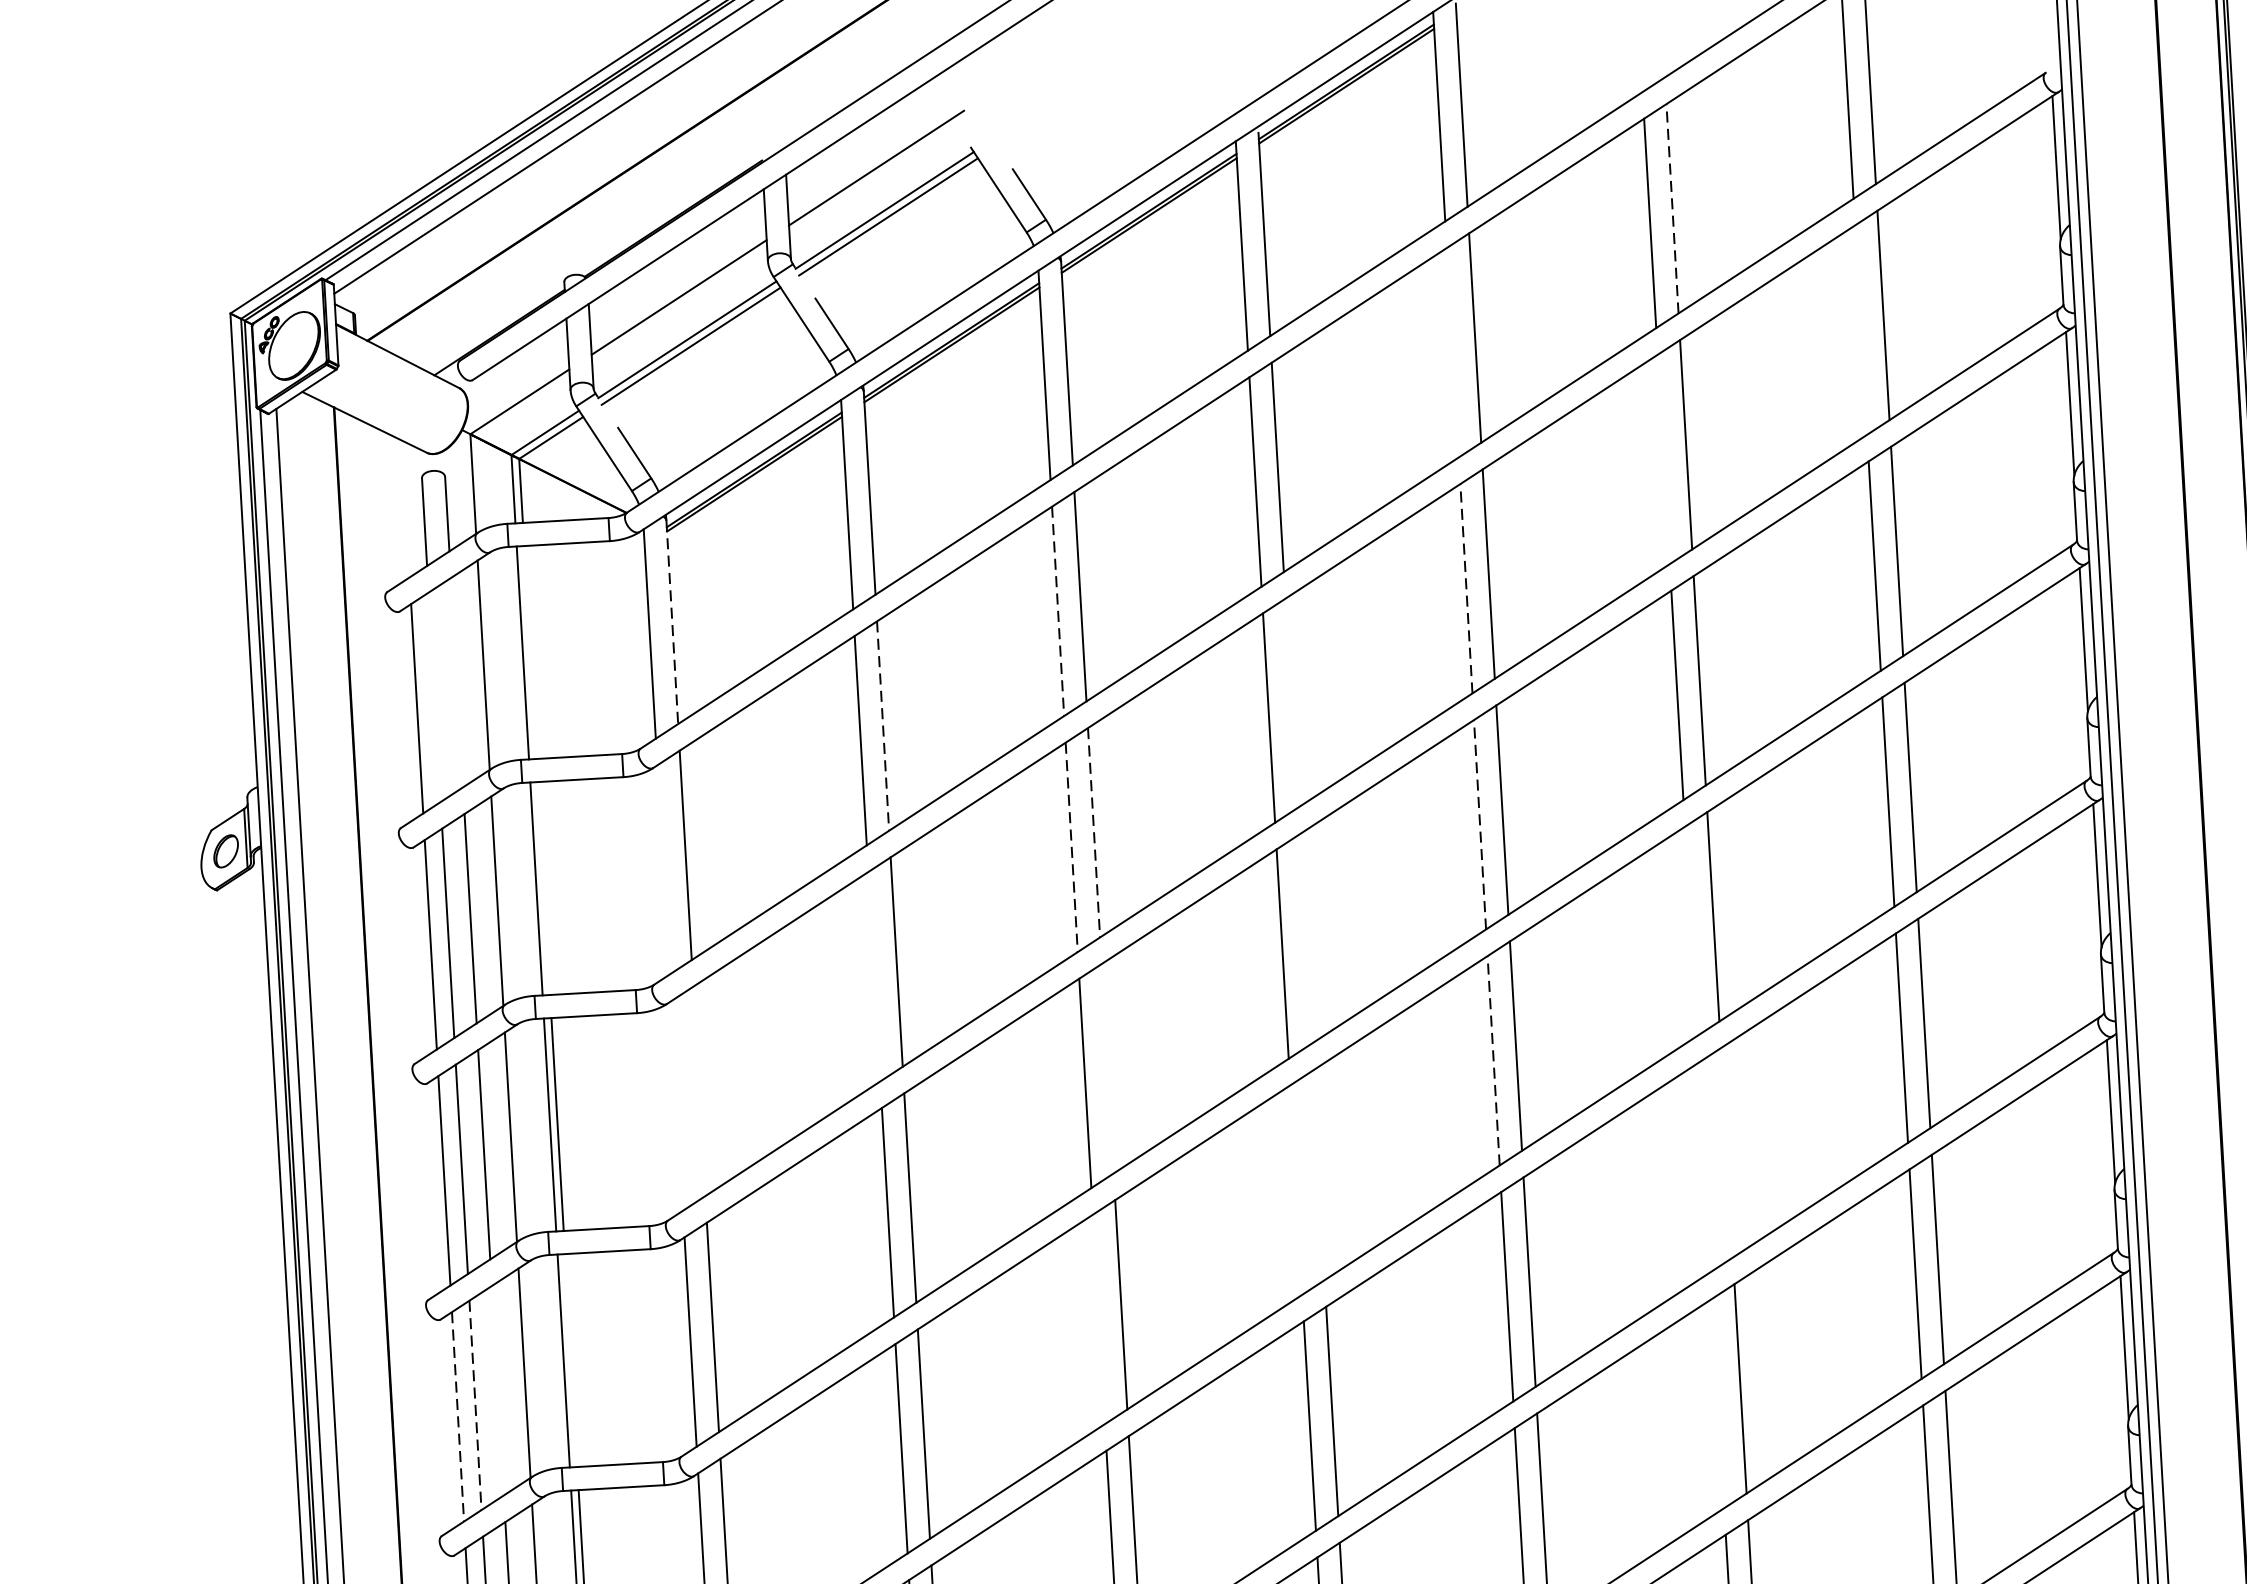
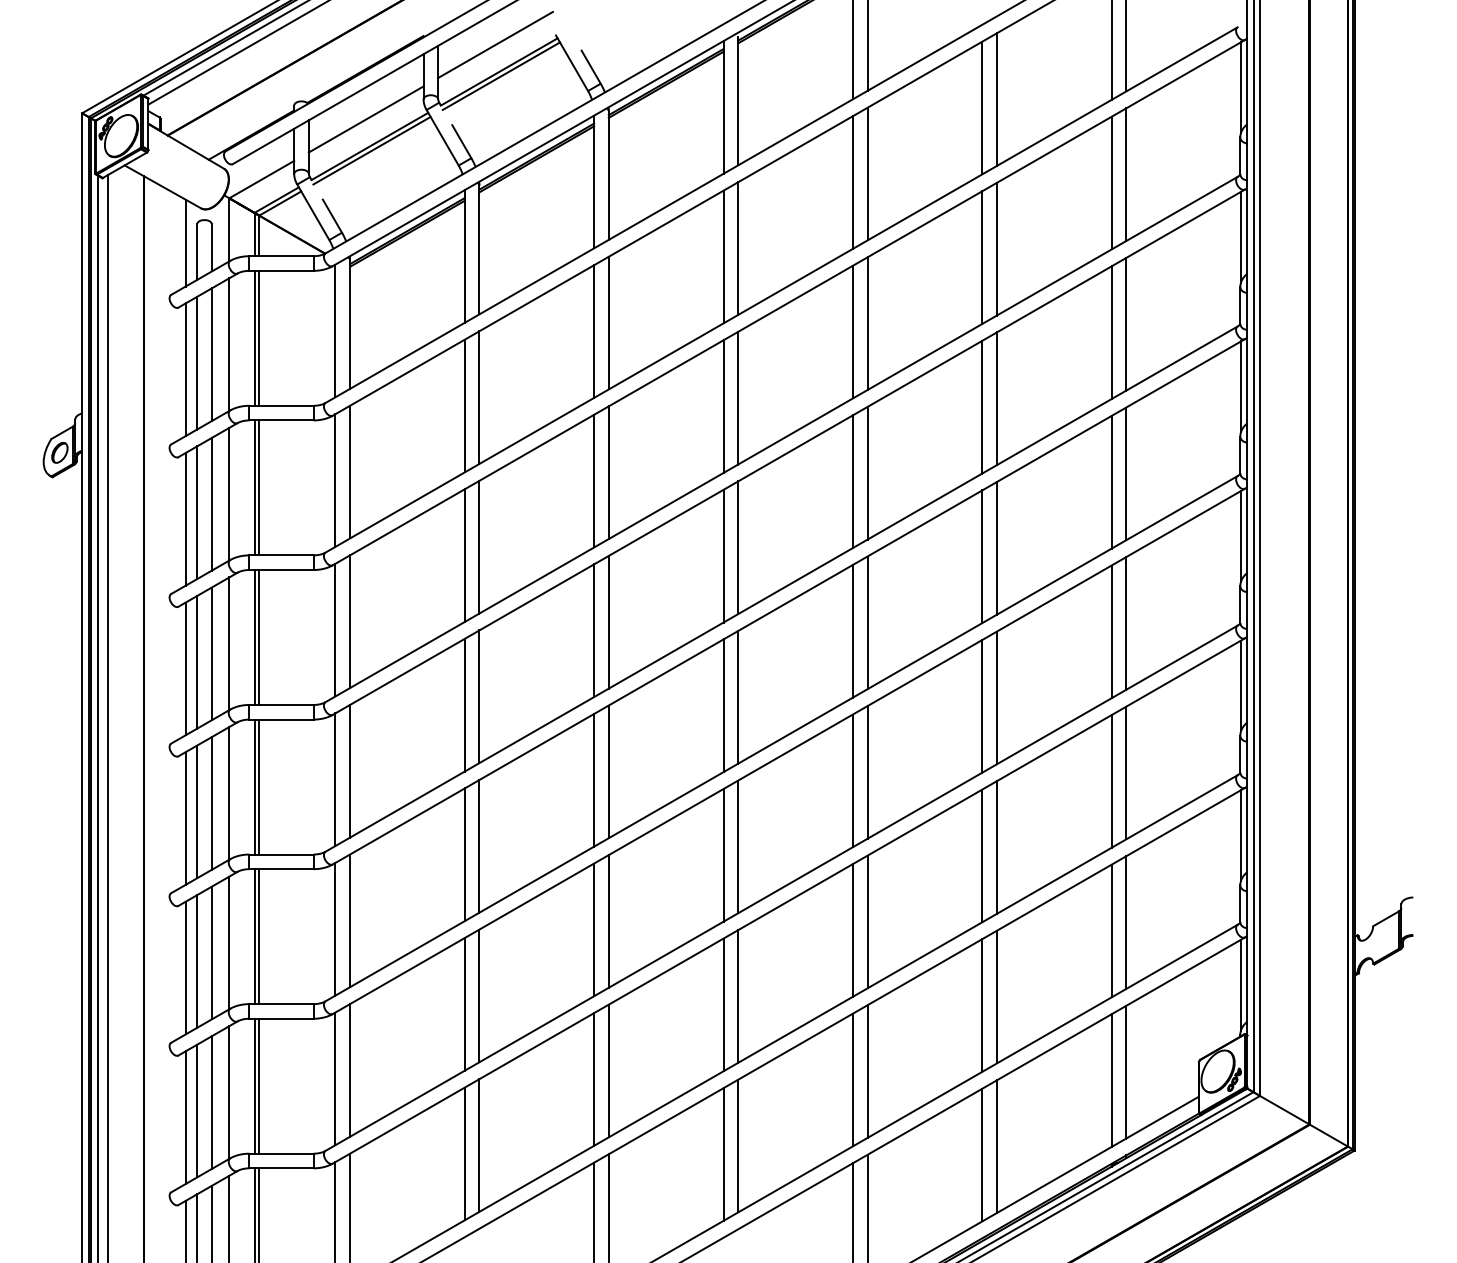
line: (1671, 208) -> (996, 99), dashed -> solid
line: (1860, 329) -> (1111, 182), added
line: (1452, 352) -> (852, 182), added
line: (1664, 459) -> (982, 257), added
line: (405, 508) -> (185, 242), added
line: (1465, 587) -> (852, 331), dashed -> solid
line: (1058, 612) -> (594, 332), dashed -> solid
line: (673, 623) -> (350, 325), dashed -> solid
line: (530, 651) -> (259, 337), added
line: (456, 682) -> (211, 354), added
line: (435, 696) -> (197, 362), added
line: (1291, 702) -> (738, 397), added
line: (883, 727) -> (479, 398), dashed -> solid
line: (1479, 824) -> (852, 481), dashed -> solid
line: (1093, 834) -> (608, 473), dashed -> solid
line: (1072, 847) -> (594, 481), dashed -> solid
line: (663, 869) -> (335, 480), added
line: (544, 887) -> (259, 487), added
line: (1691, 930) -> (982, 556), added
line: (1305, 938) -> (738, 547), added
line: (873, 976) -> (464, 555), added
line: (1492, 1059) -> (852, 630), dashed -> solid
line: (1107, 1067) -> (608, 621), added
line: (700, 1091) -> (350, 621), added
line: (677, 1105) -> (335, 629), added
line: (1726, 1152) -> (996, 697), added
line: (1705, 1167) -> (982, 706), added
line: (1319, 1175) -> (738, 697), added
line: (1296, 1189) -> (723, 705), added
line: (1099, 1318) -> (594, 779), added
line: (571, 1359) -> (259, 786), added
line: (497, 1390) -> (211, 803), added
line: (1718, 1402) -> (982, 855), added
line: (476, 1406) -> (197, 812), dashed -> solid
line: (457, 1416) -> (185, 818), dashed -> solid

